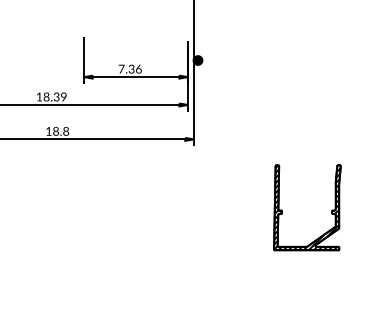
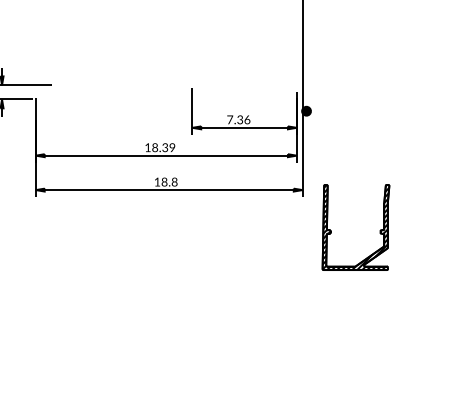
part: (282, 210) -> (331, 230), moved

